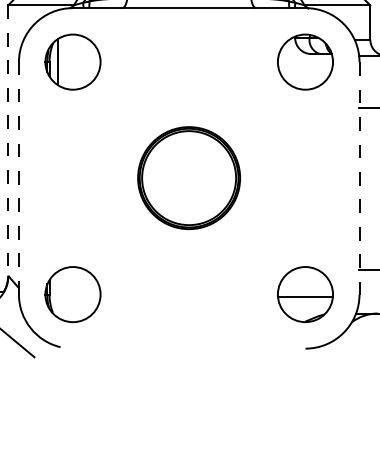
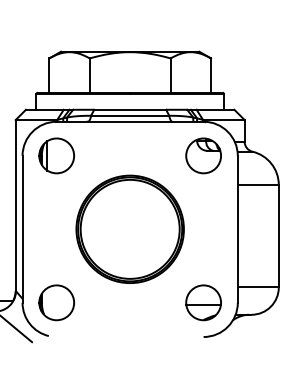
line: (7, 140) -> (15, 205), dashed -> solid
line: (18, 176) -> (22, 228), dashed -> solid
part: (188, 176) -> (129, 228), size x1.67
line: (359, 178) -> (237, 229), dashed -> solid

